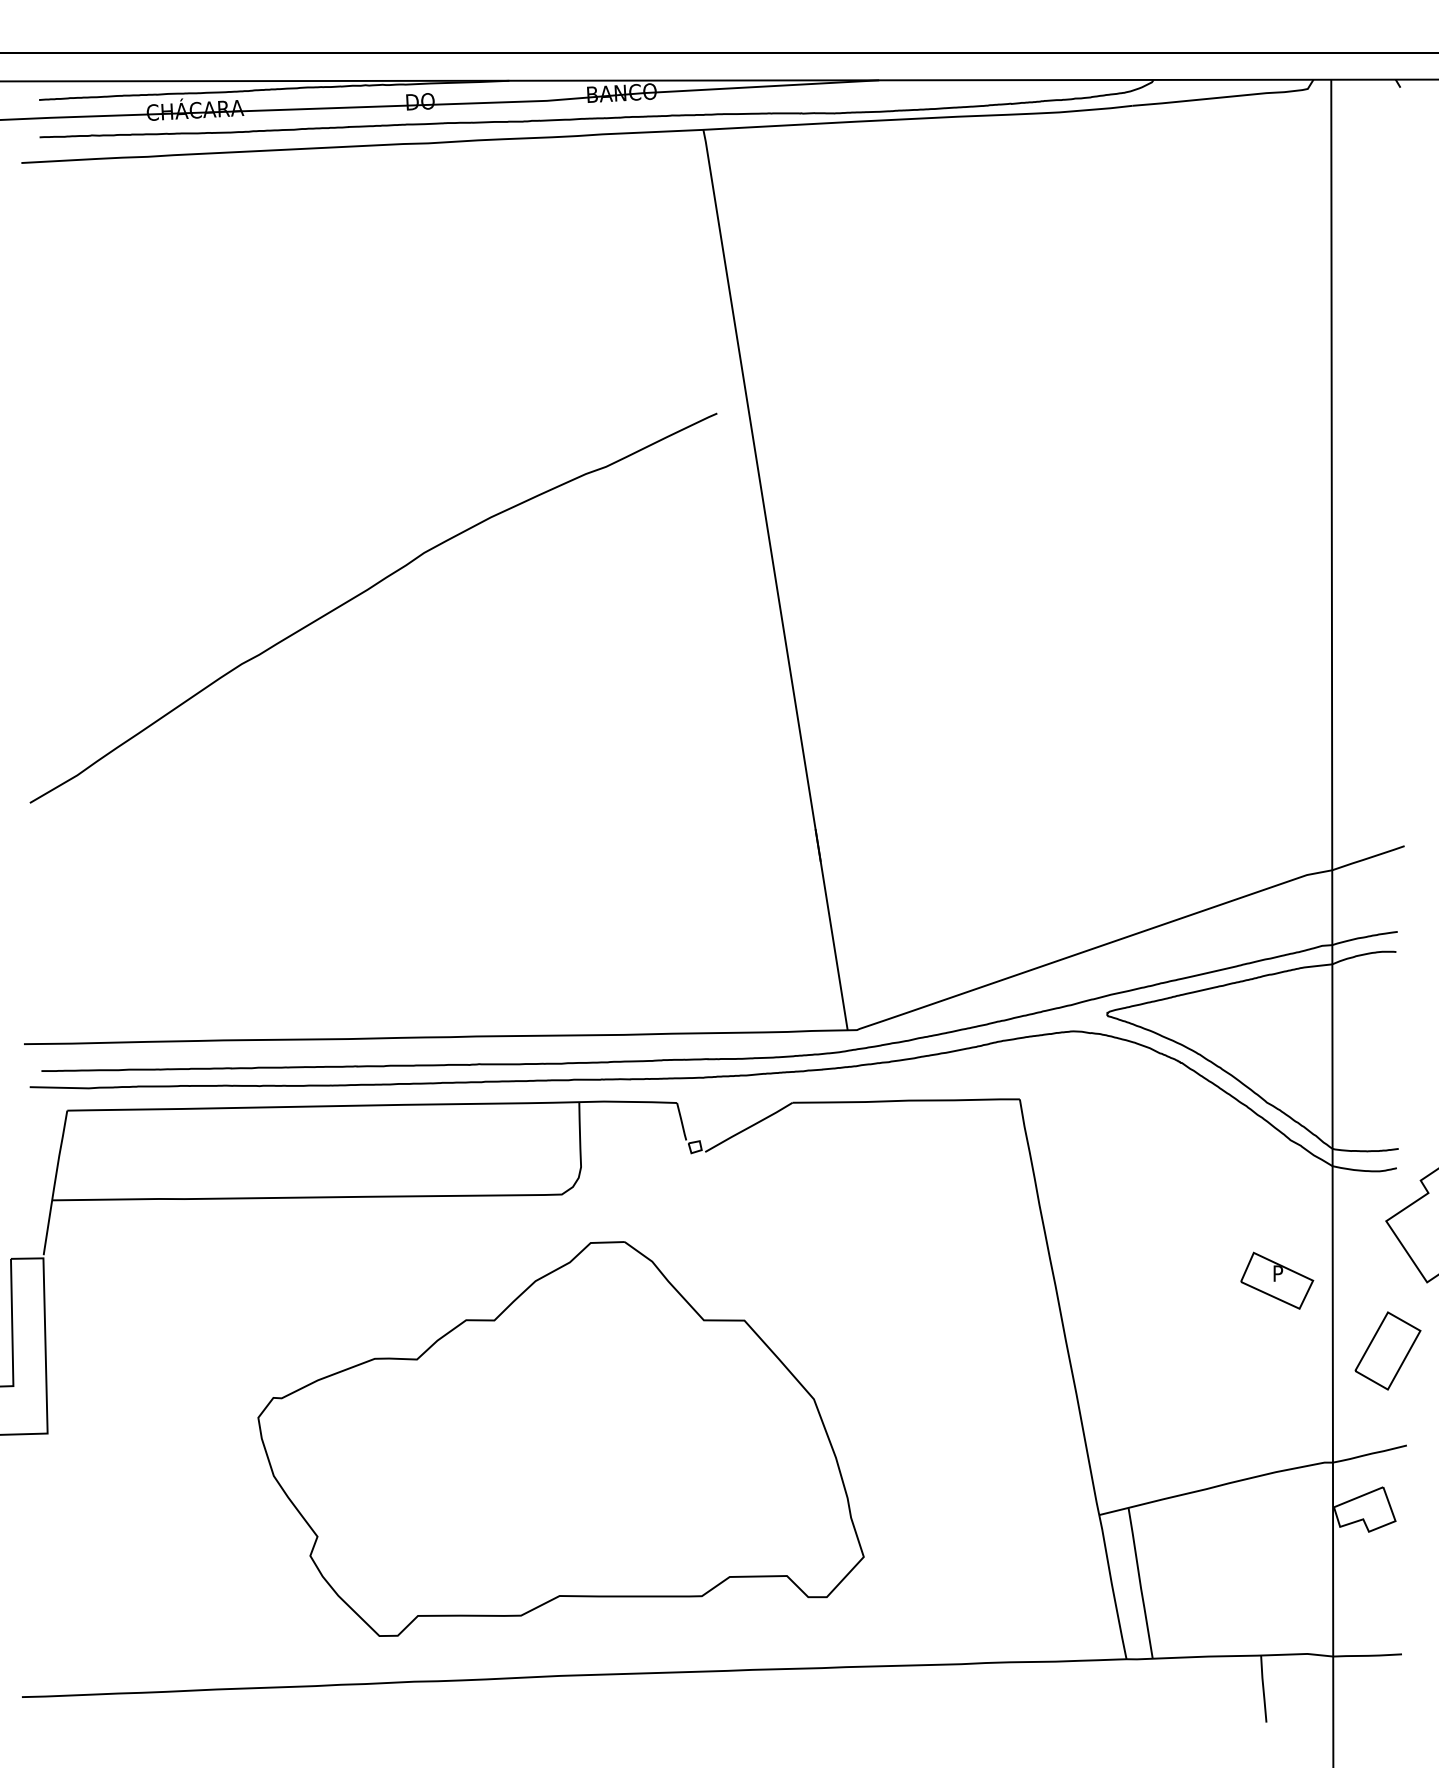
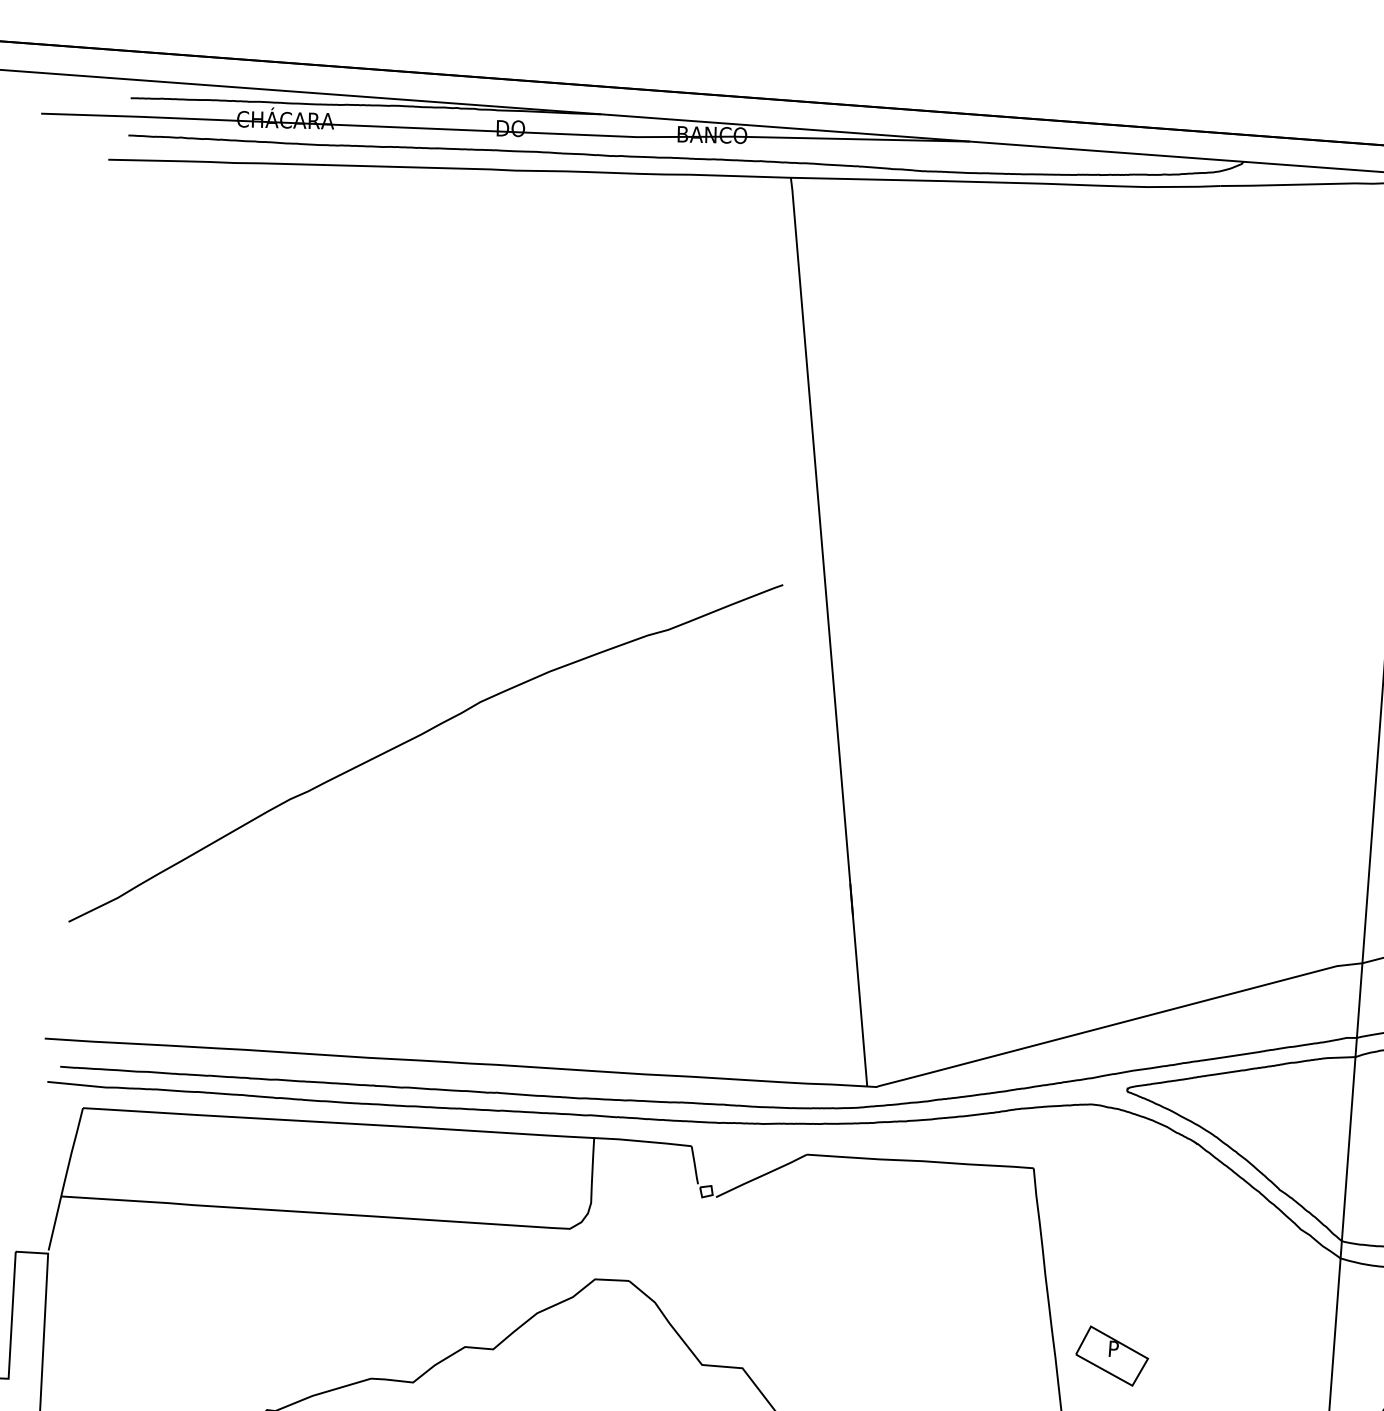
curve: (365, 592) -> (418, 737), moved
part: (1277, 1280) -> (1112, 1355), moved

